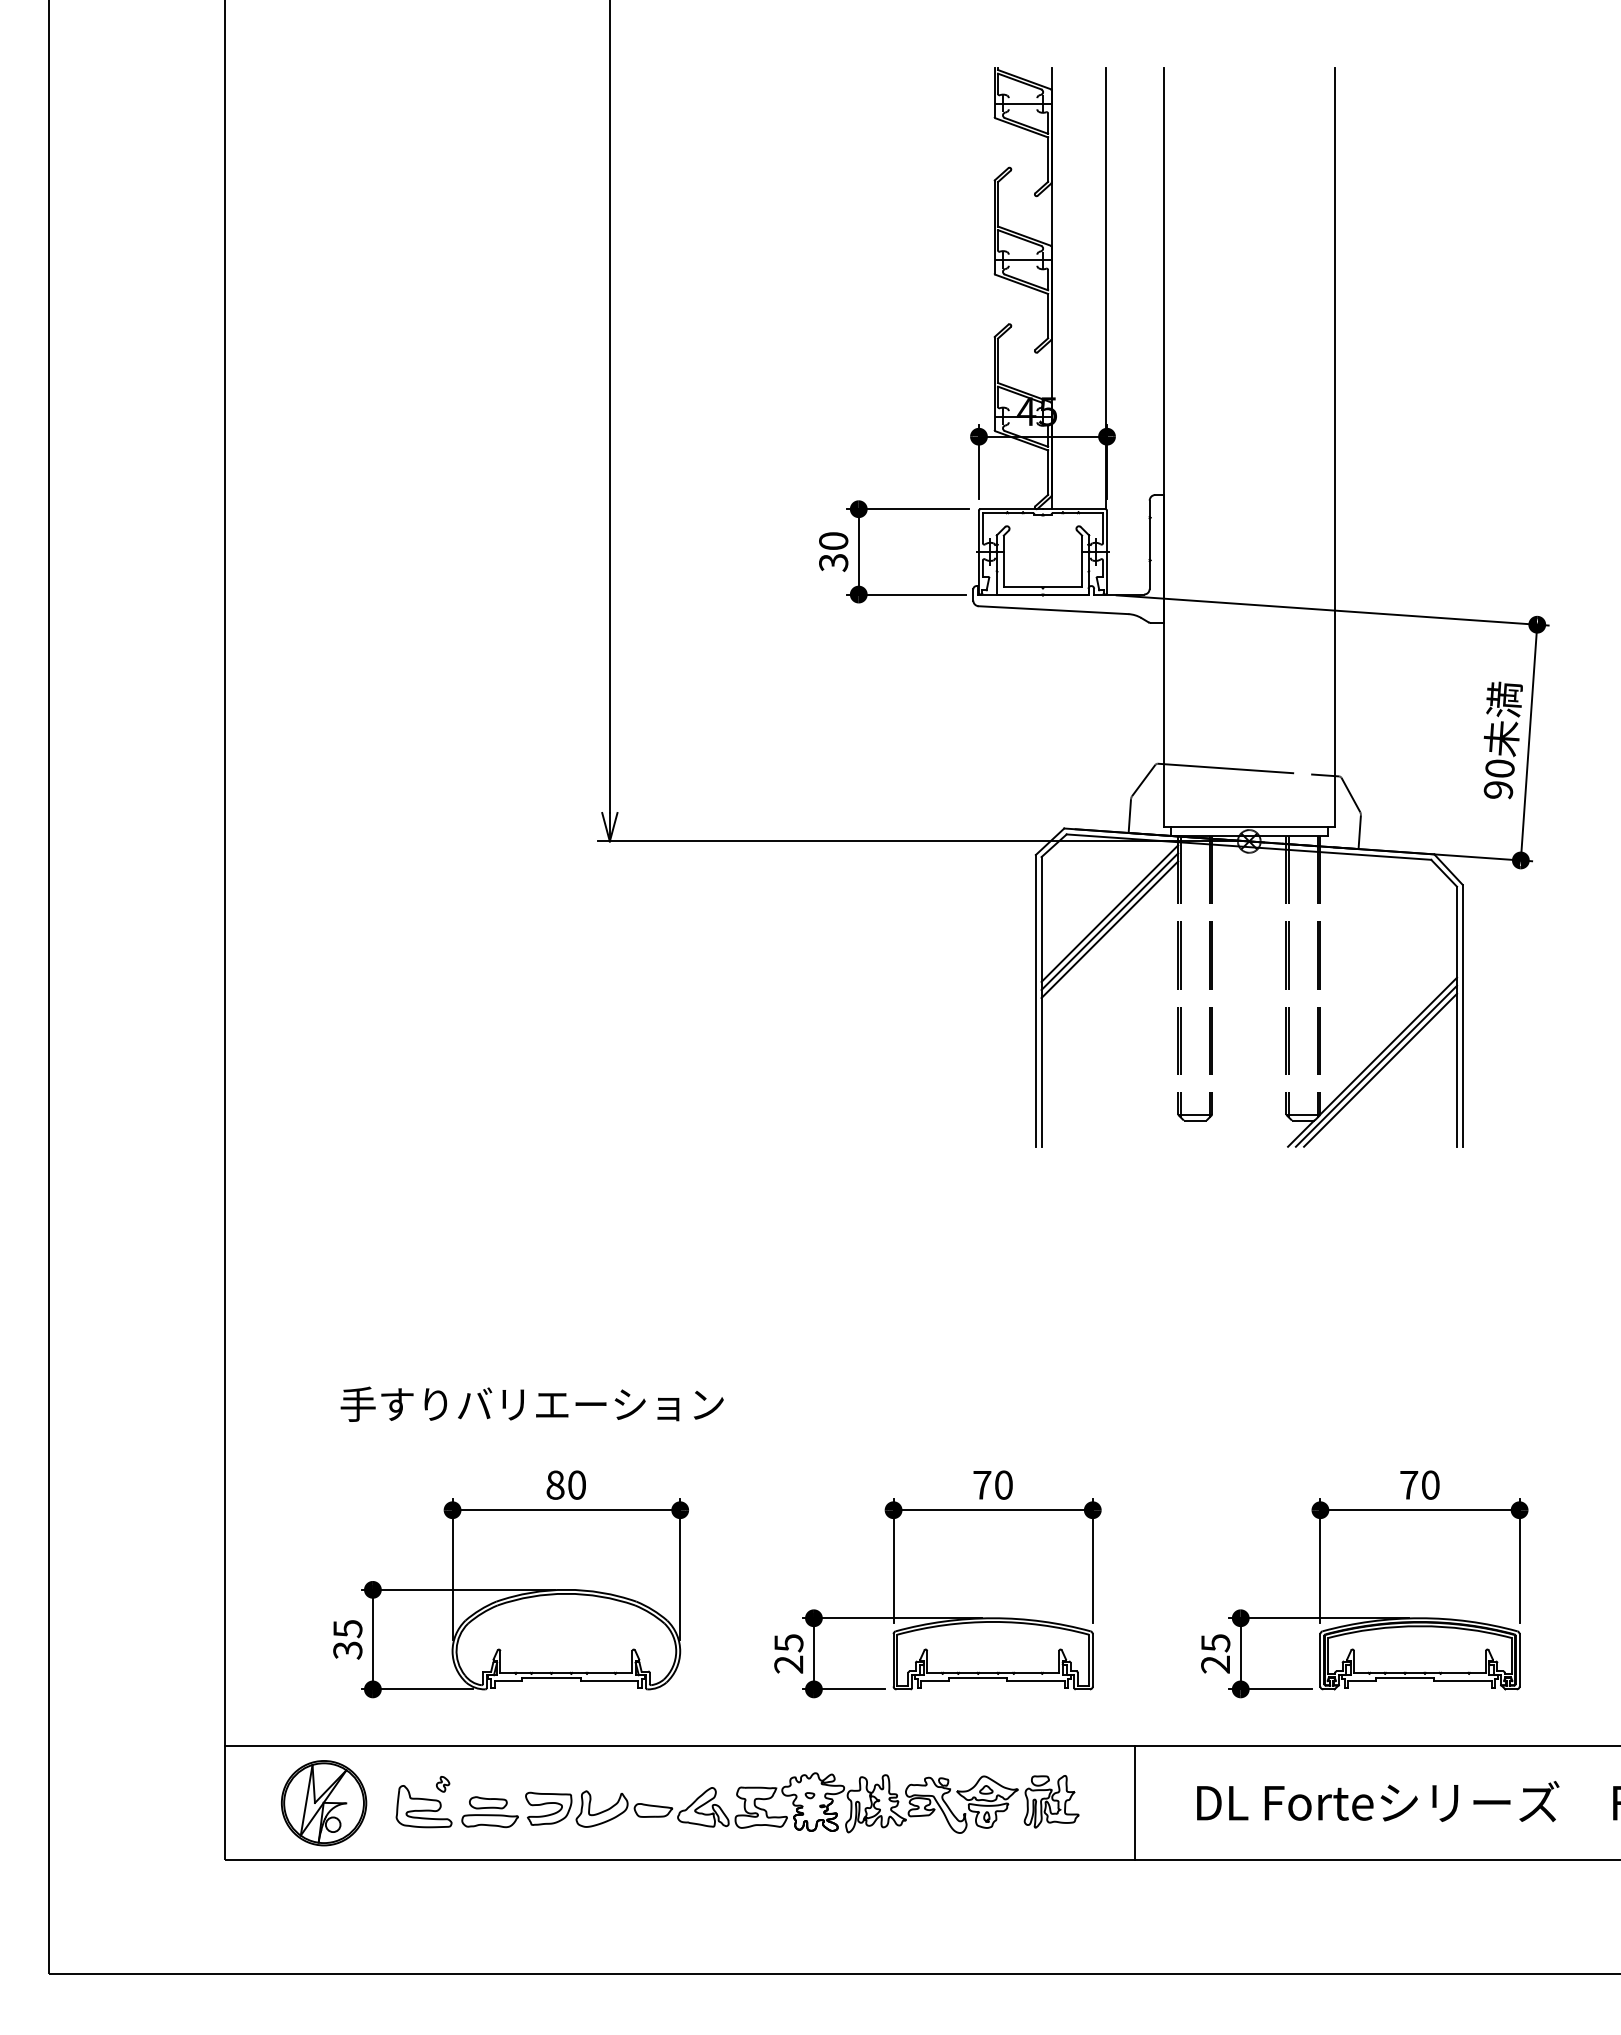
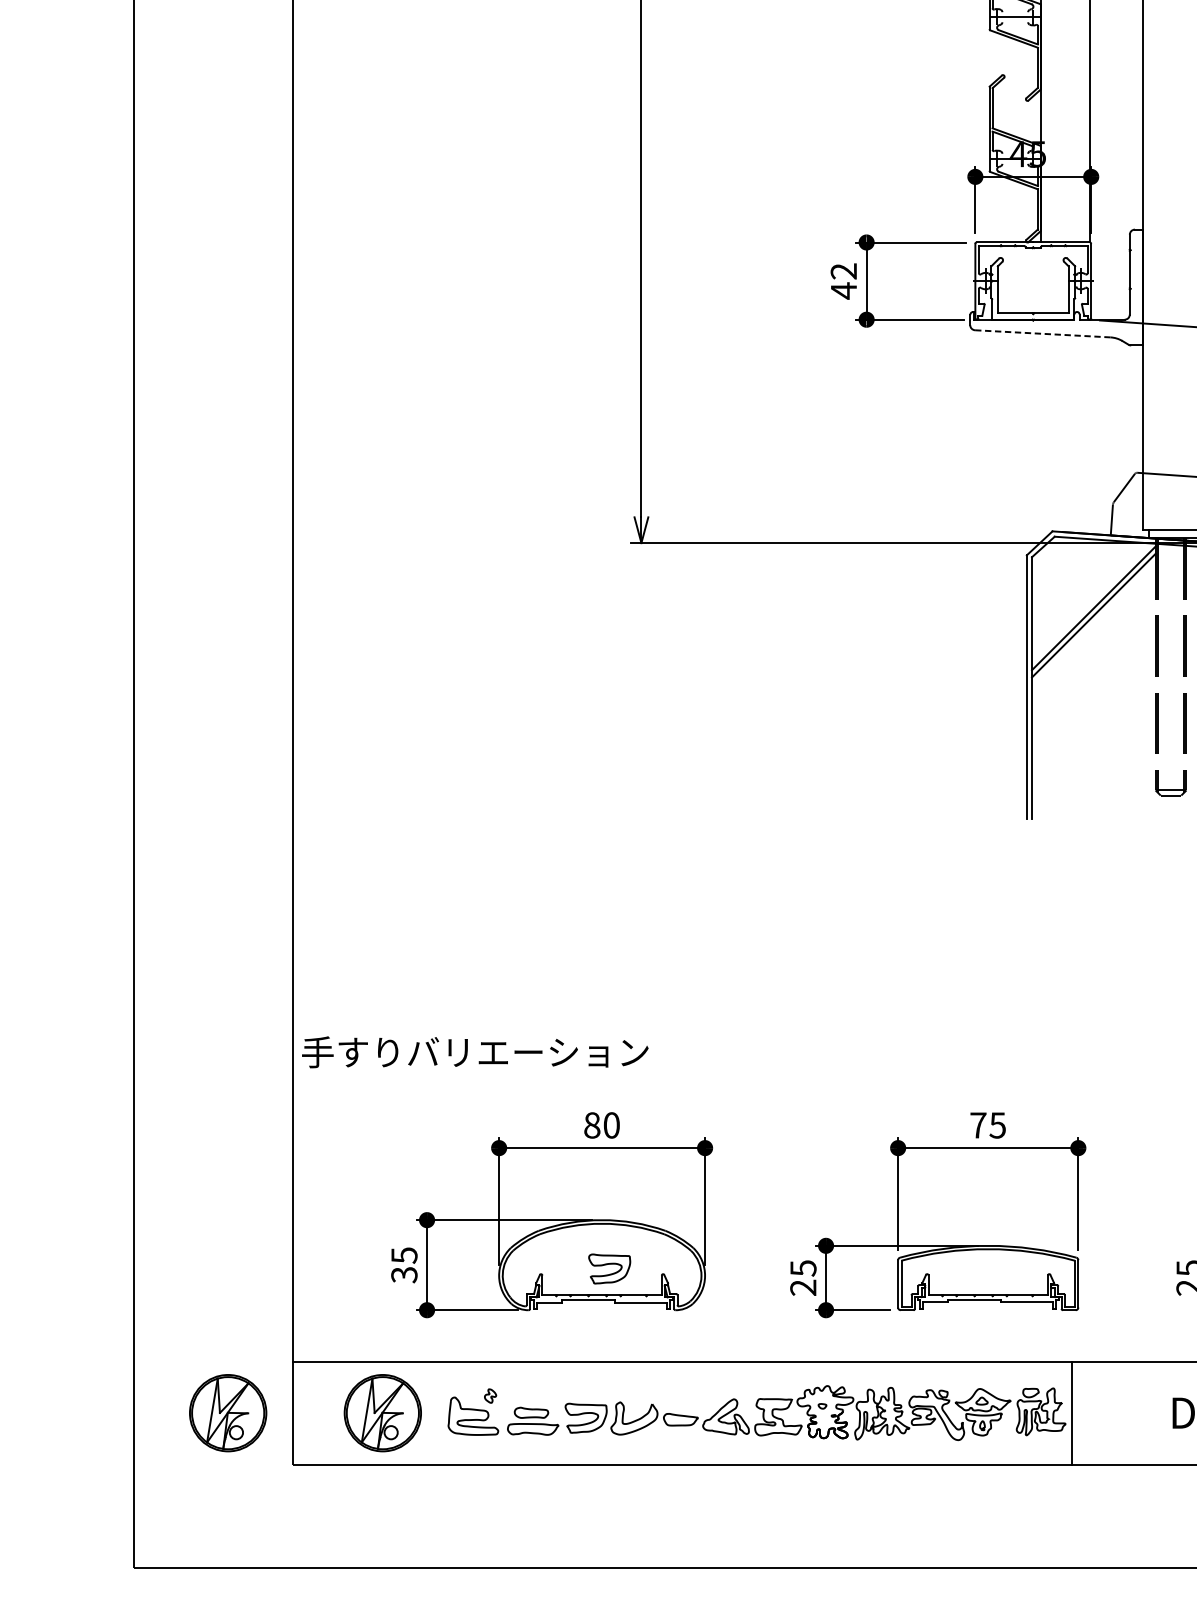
text: (833, 552) -> (843, 281), 30 -> 42
line: (1053, 610) -> (1042, 334), solid -> dashed
line: (1109, 929) -> (1093, 622), removed
text: (531, 1403) -> (474, 1051), moved
text: (1003, 1484) -> (997, 1124), 70 -> 75
part: (574, 1643) -> (609, 1268), added
part: (153, 1803) -> (228, 1413), added
line: (1135, 1803) -> (1071, 1413), moved

